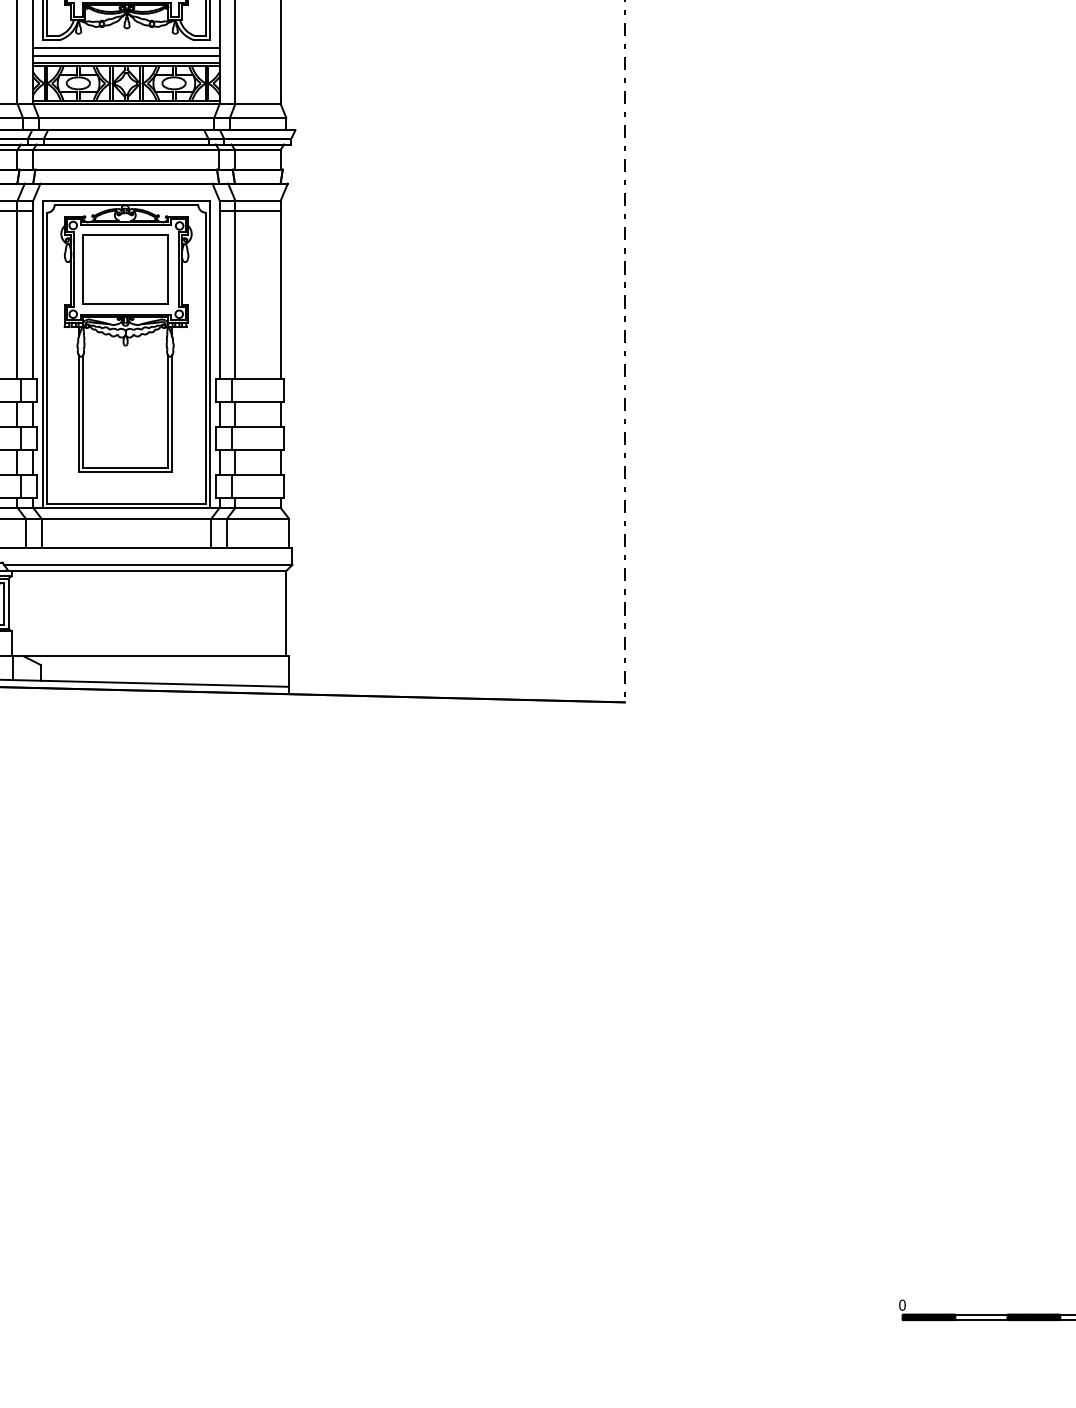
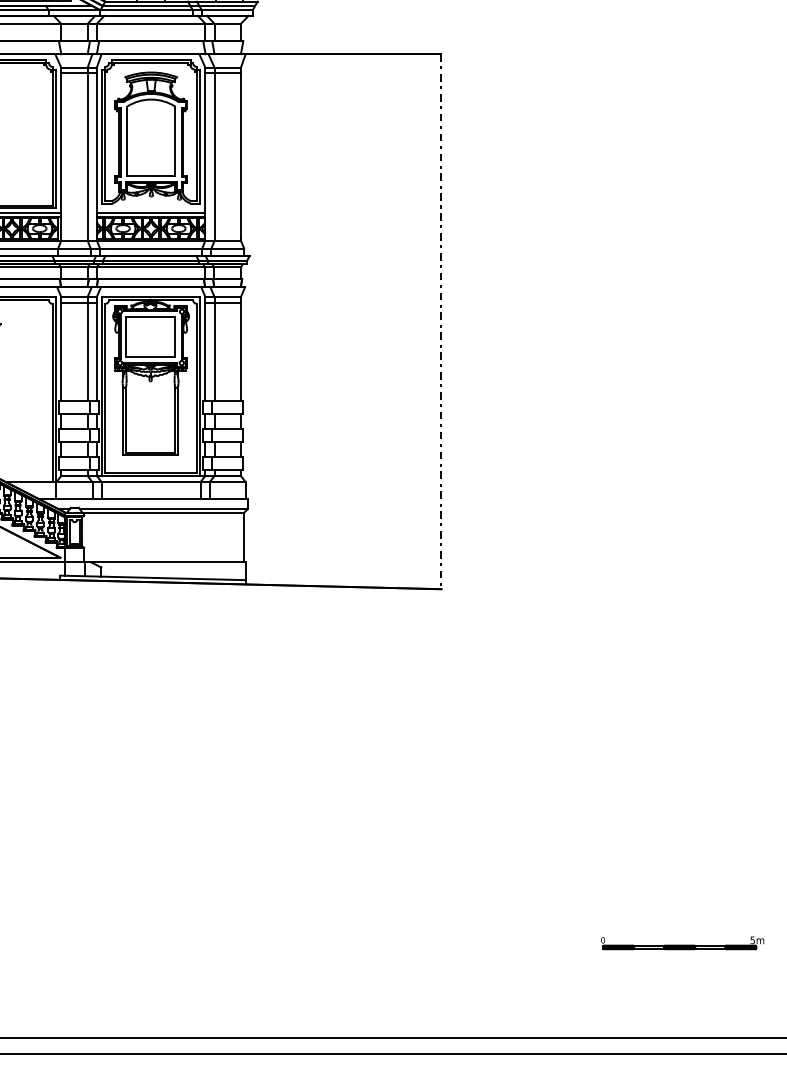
line: (125, 47) -> (150, 207), removed

